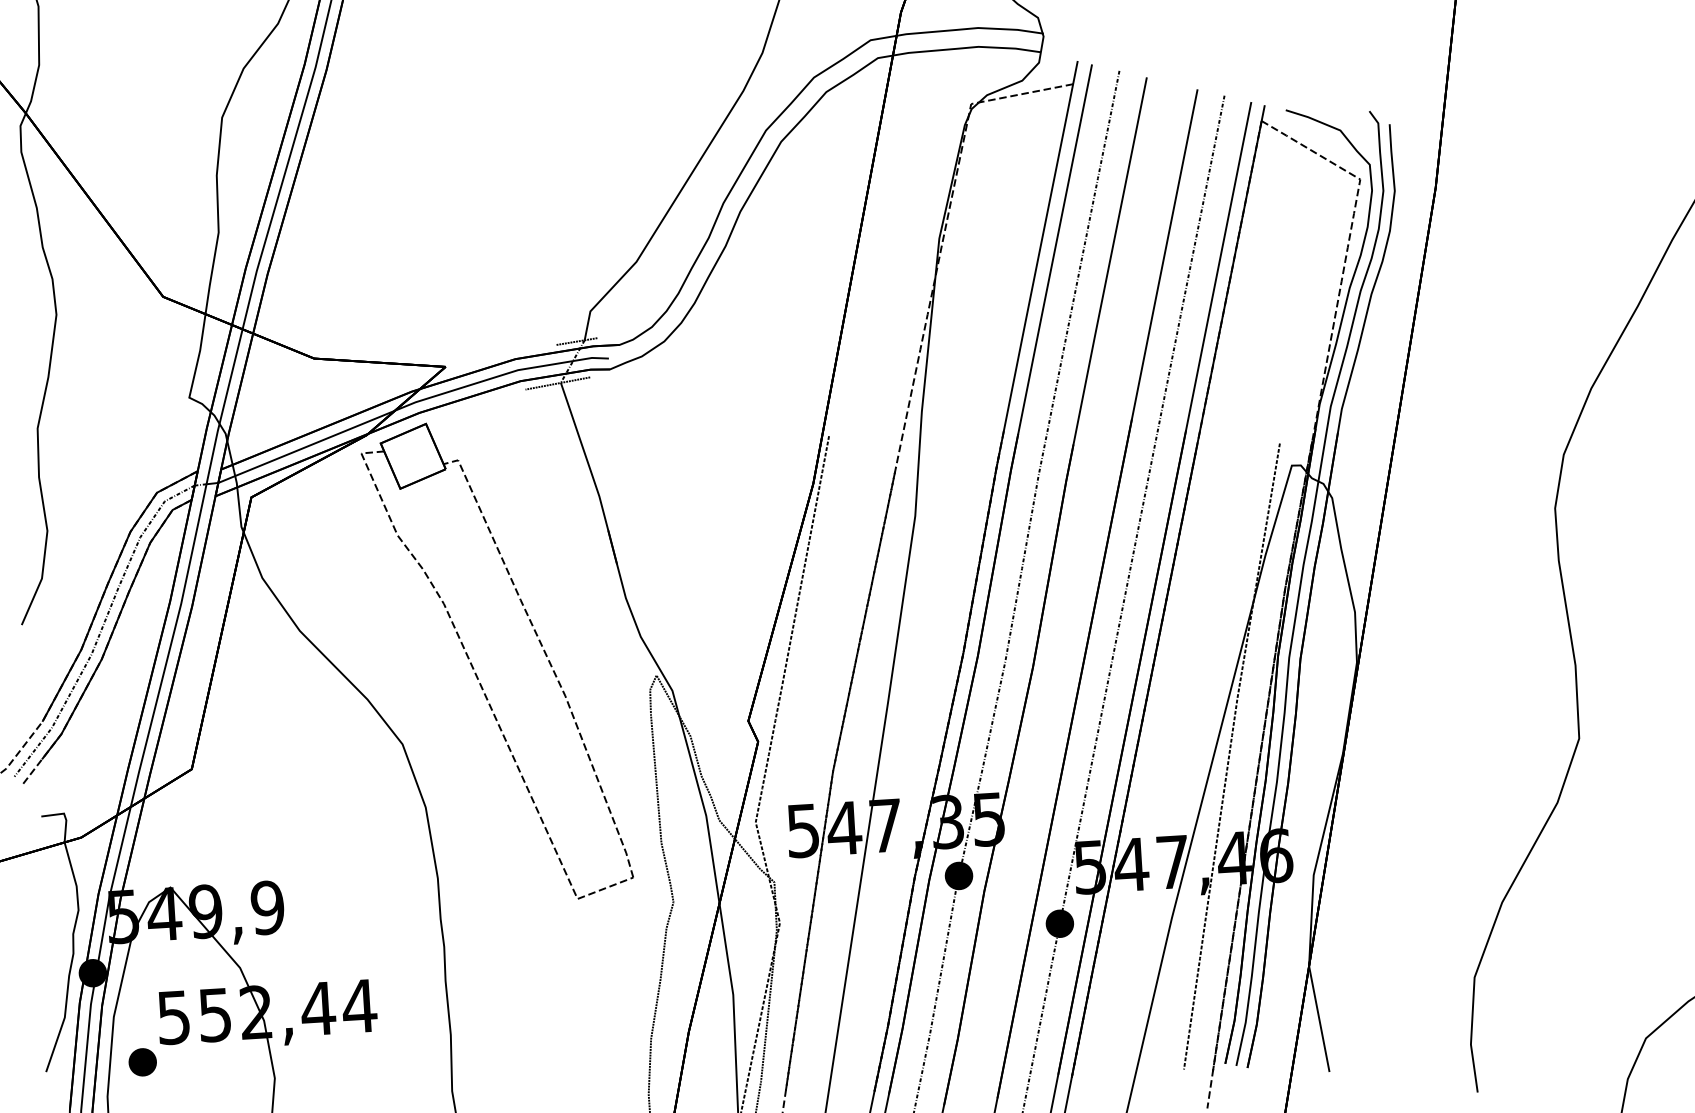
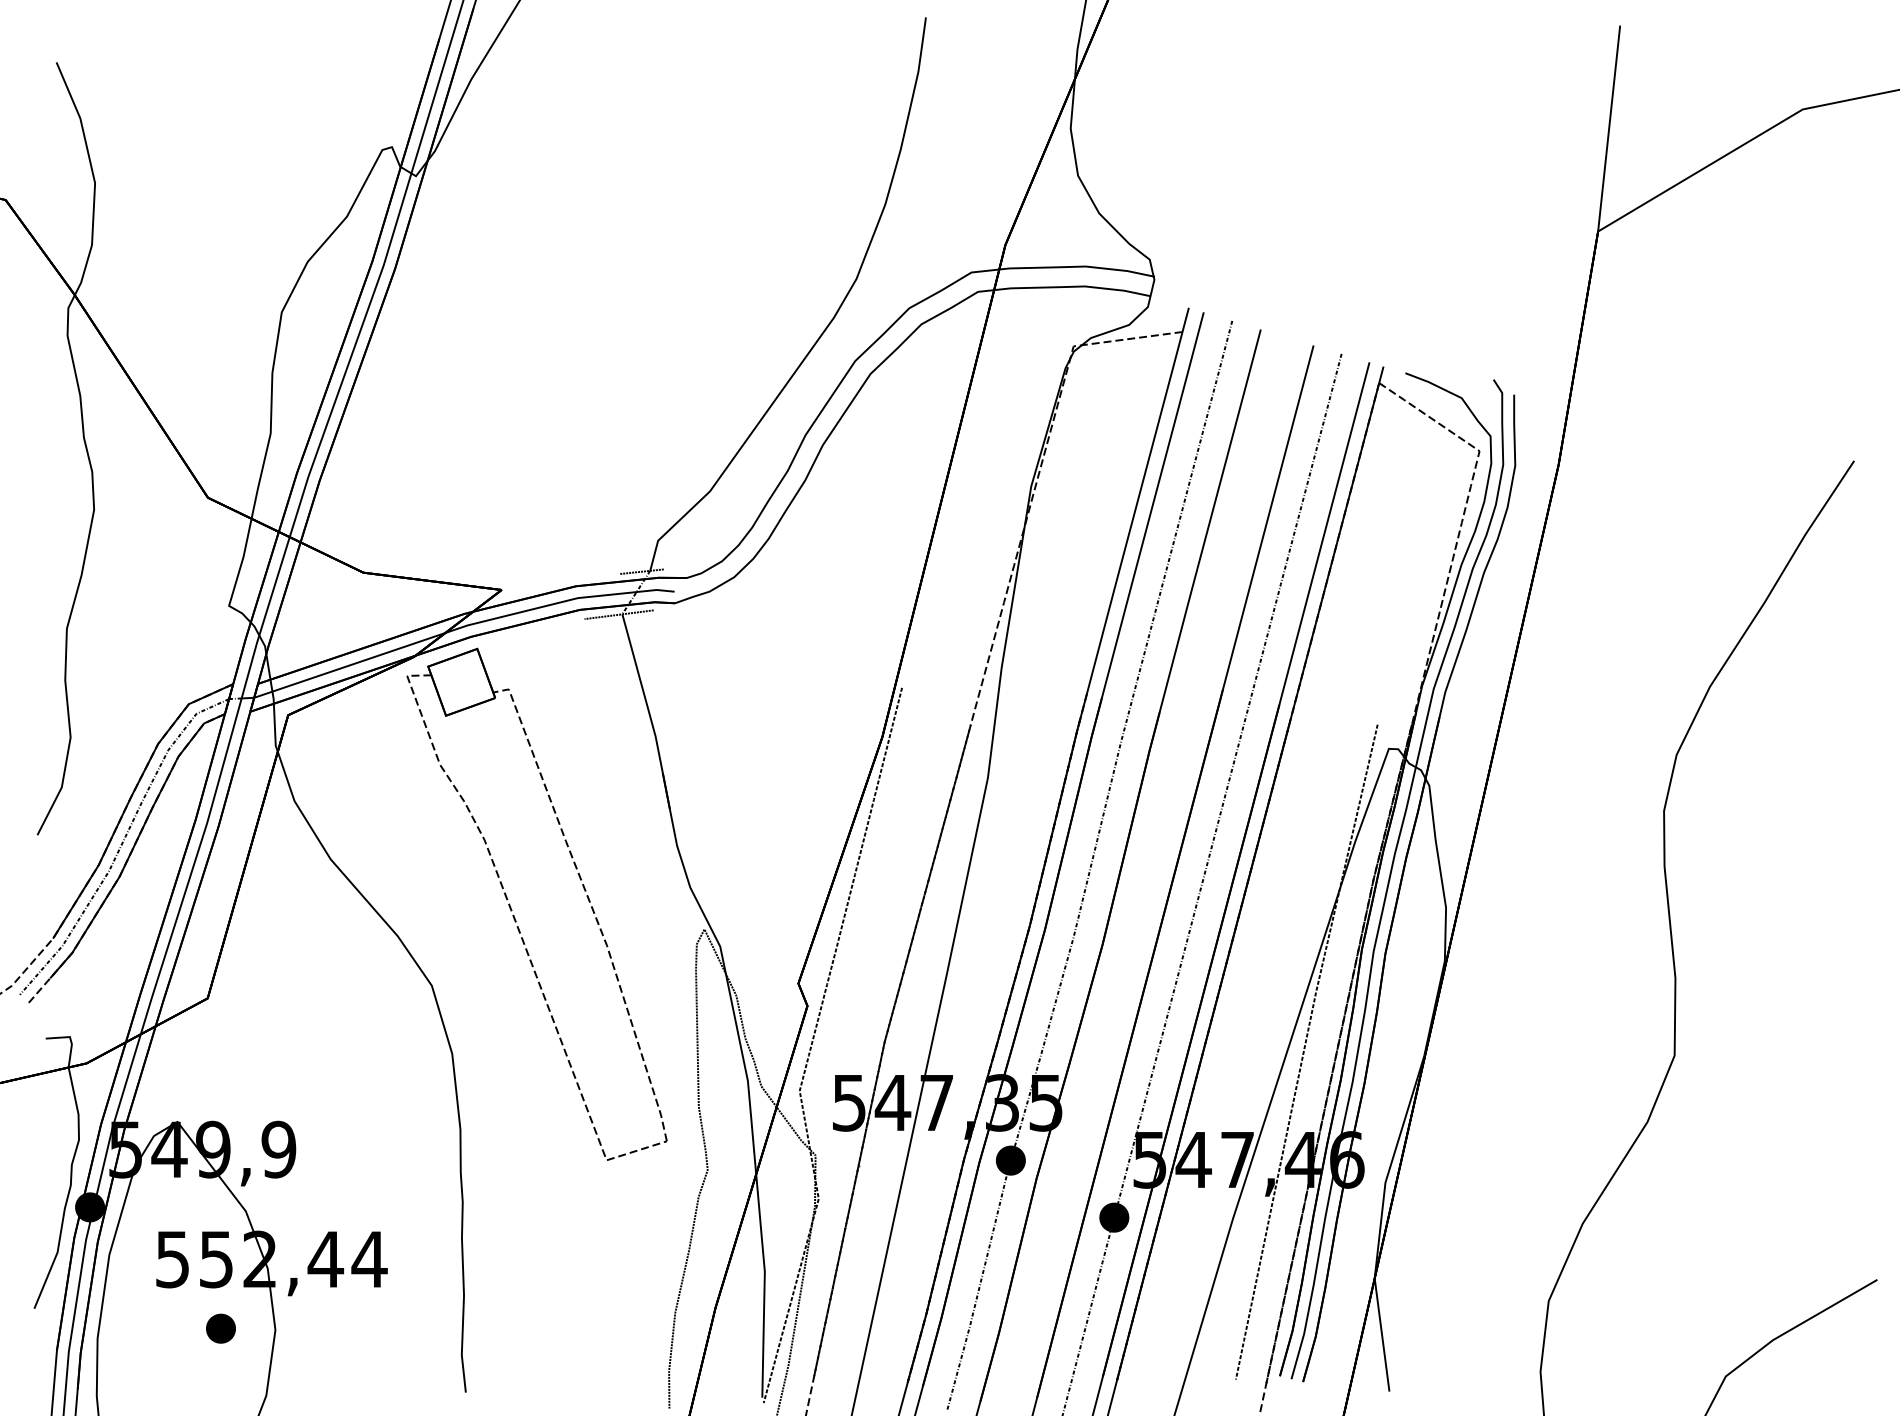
part: (142, 1062) -> (220, 1328), moved

